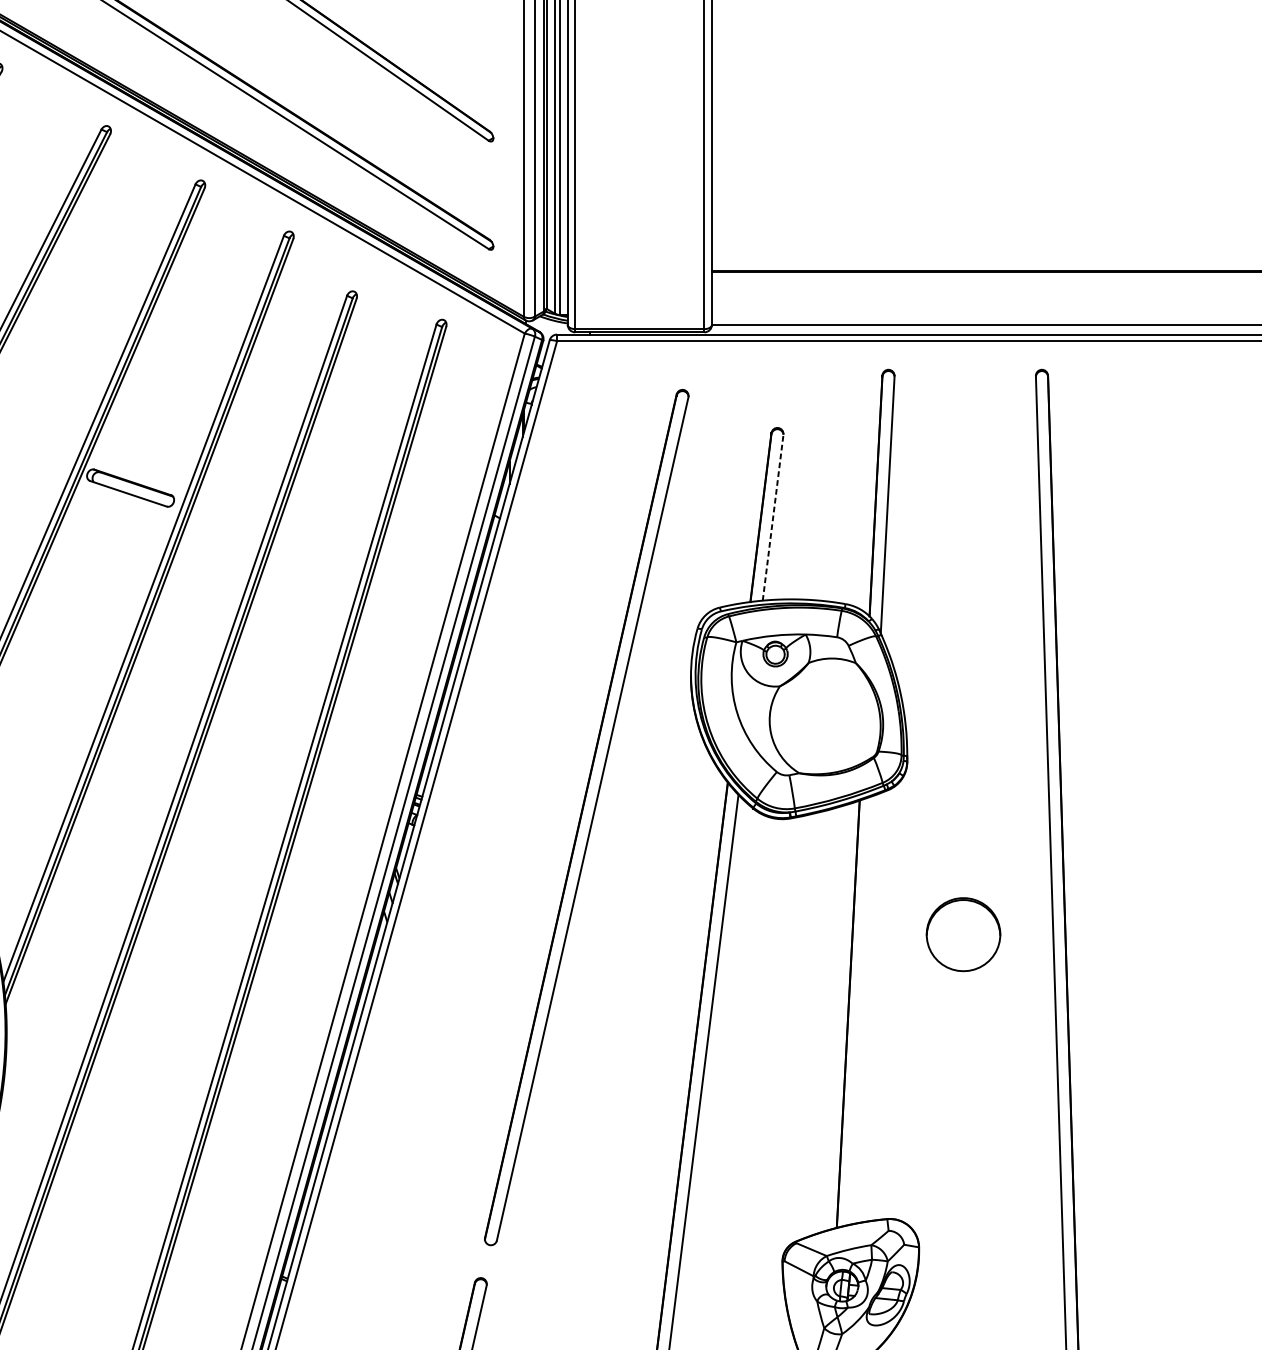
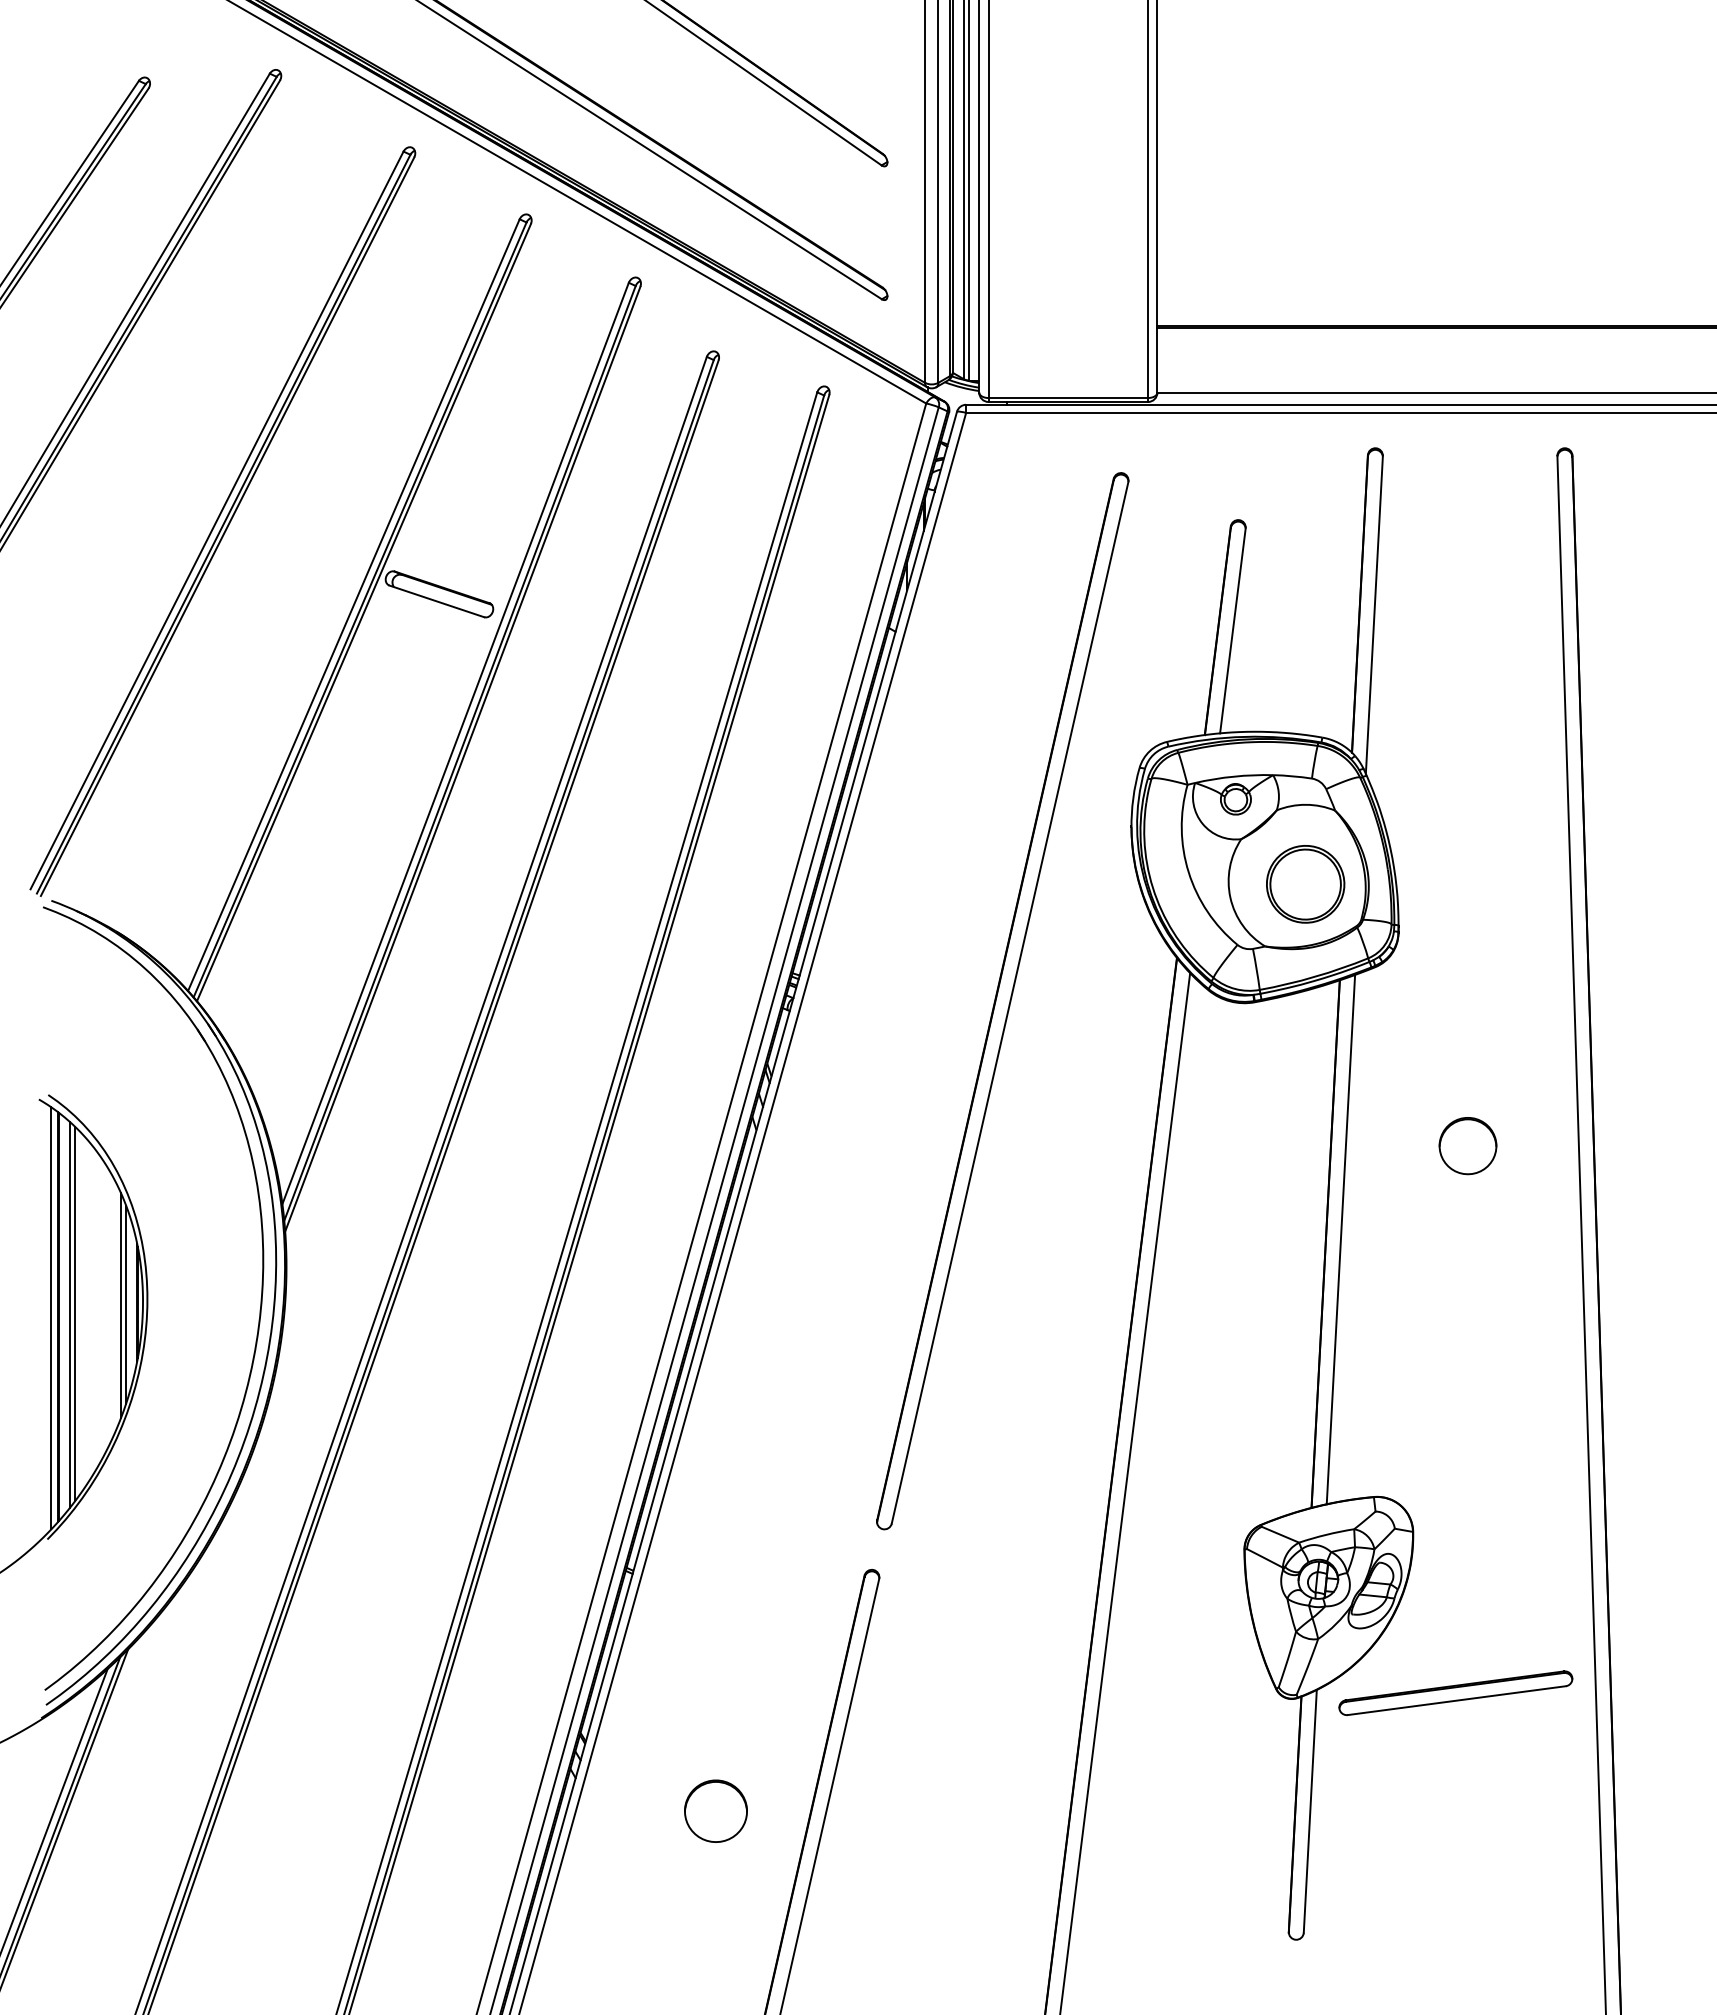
line: (772, 517) -> (1232, 630), dashed -> solid
part: (831, 723) -> (1305, 884), added
part: (963, 935) -> (1467, 1146), size x0.62
line: (860, 1010) -> (1340, 1239), added

